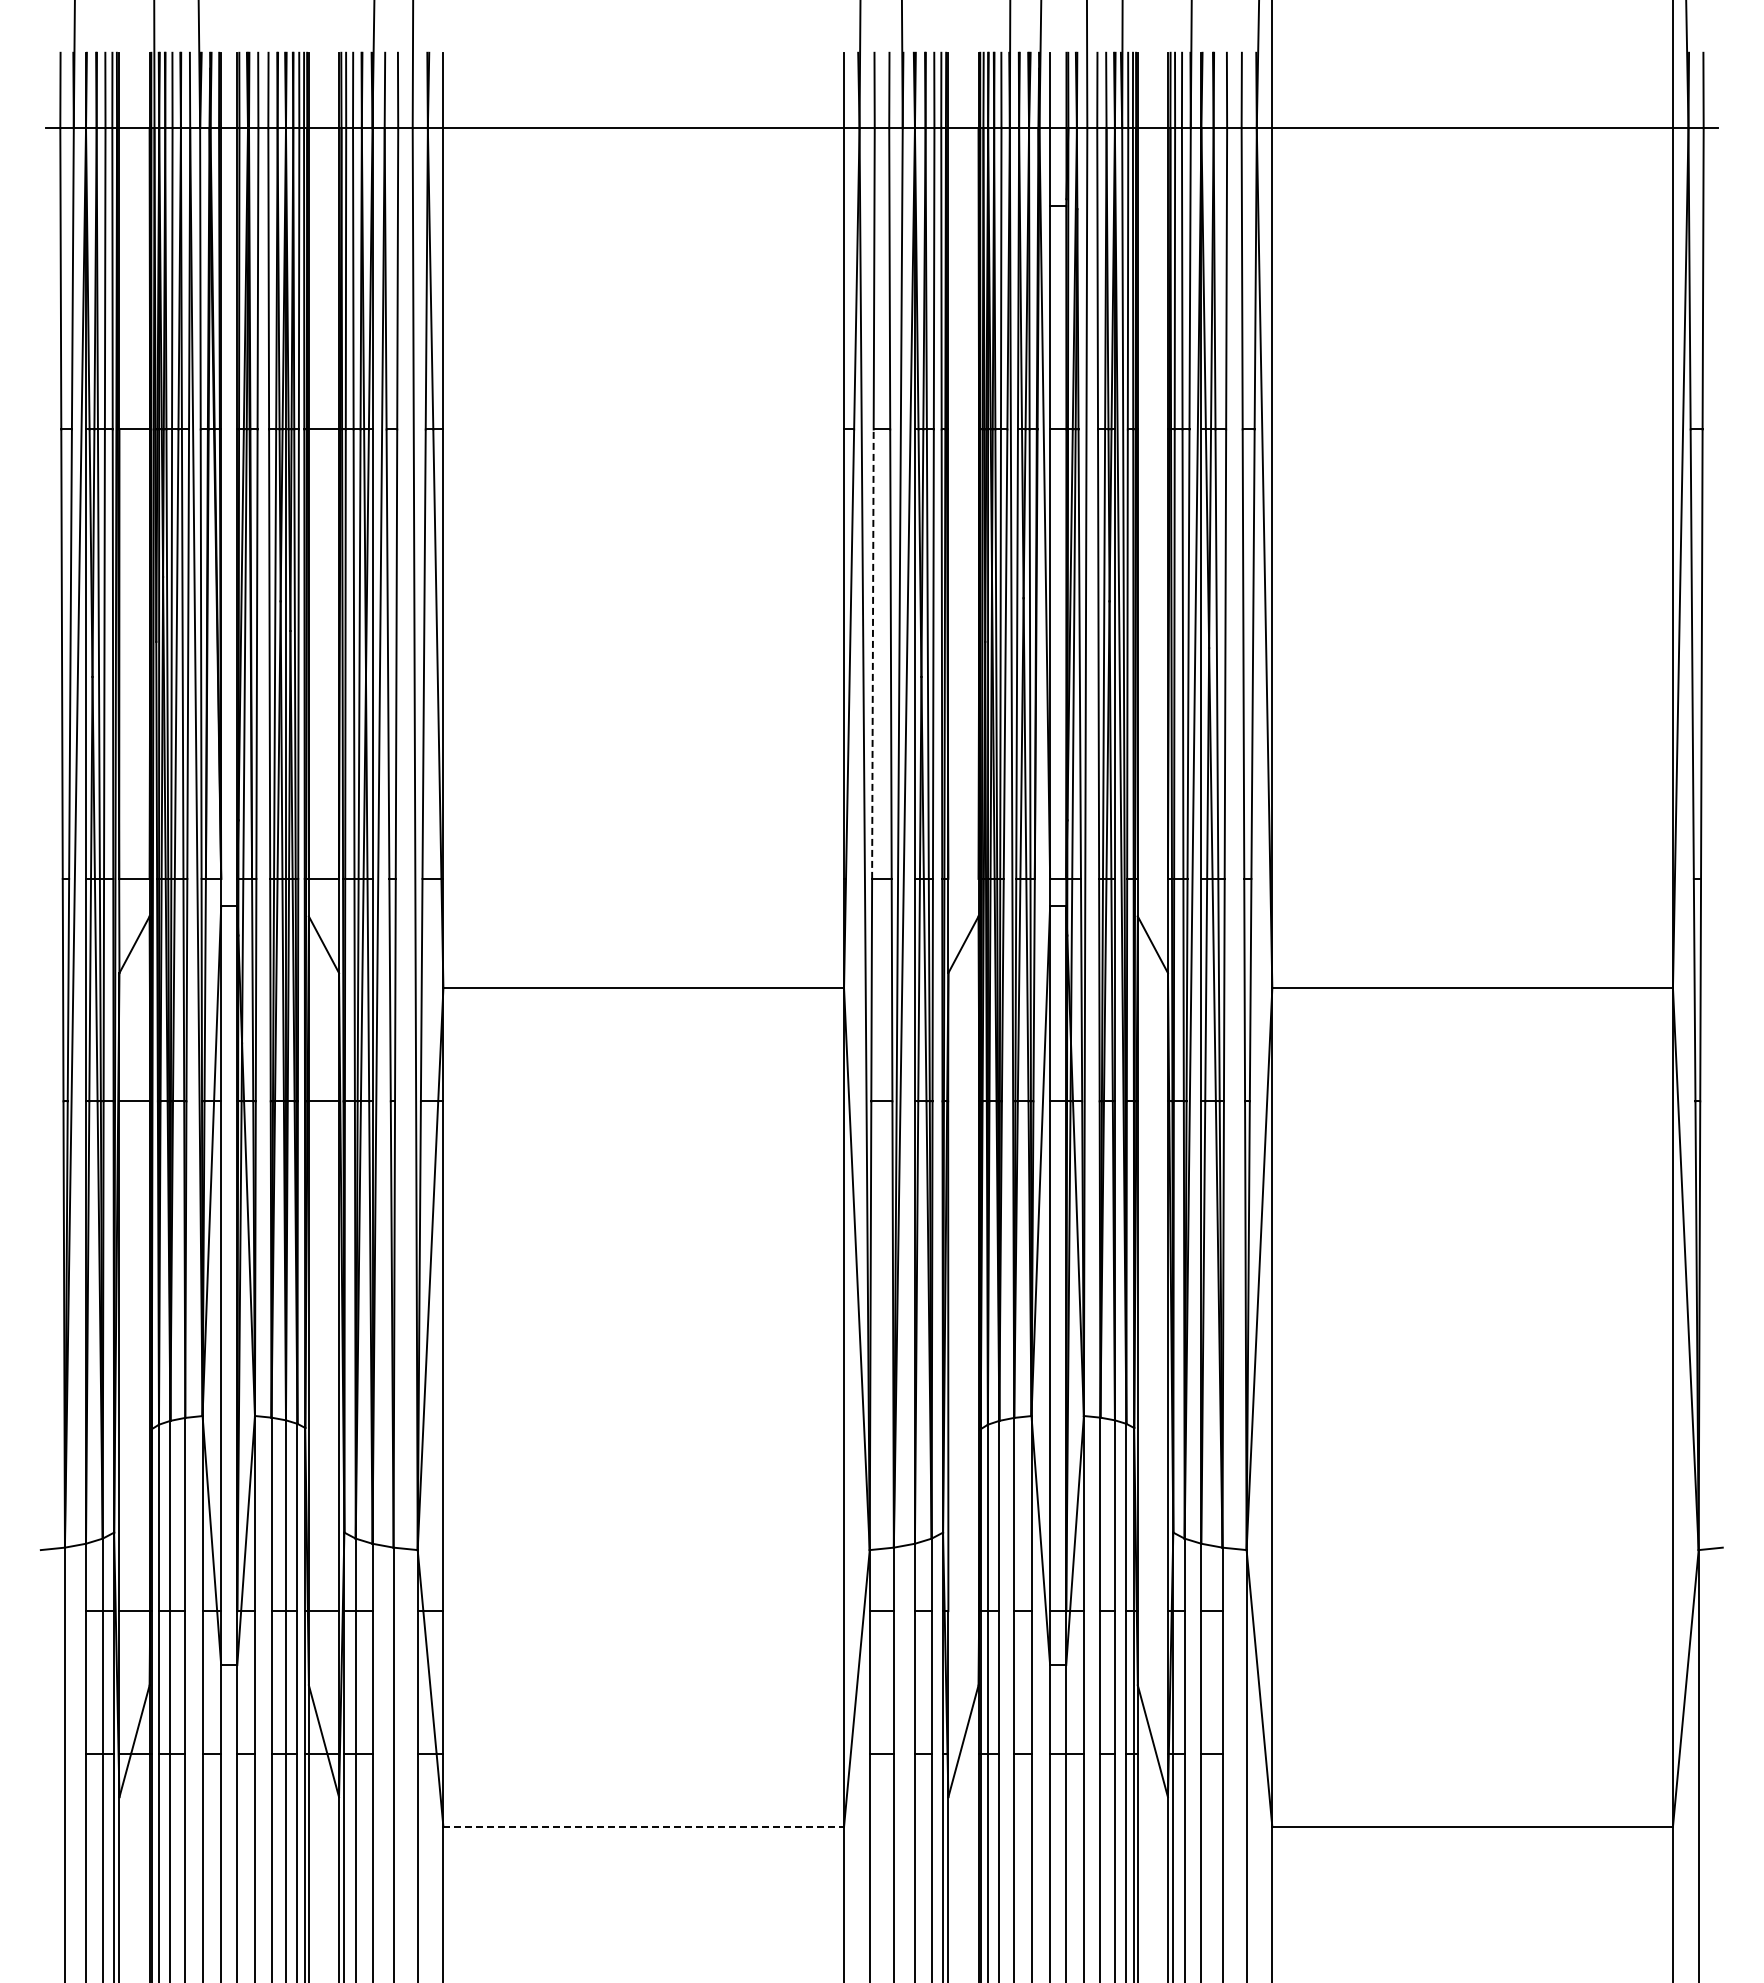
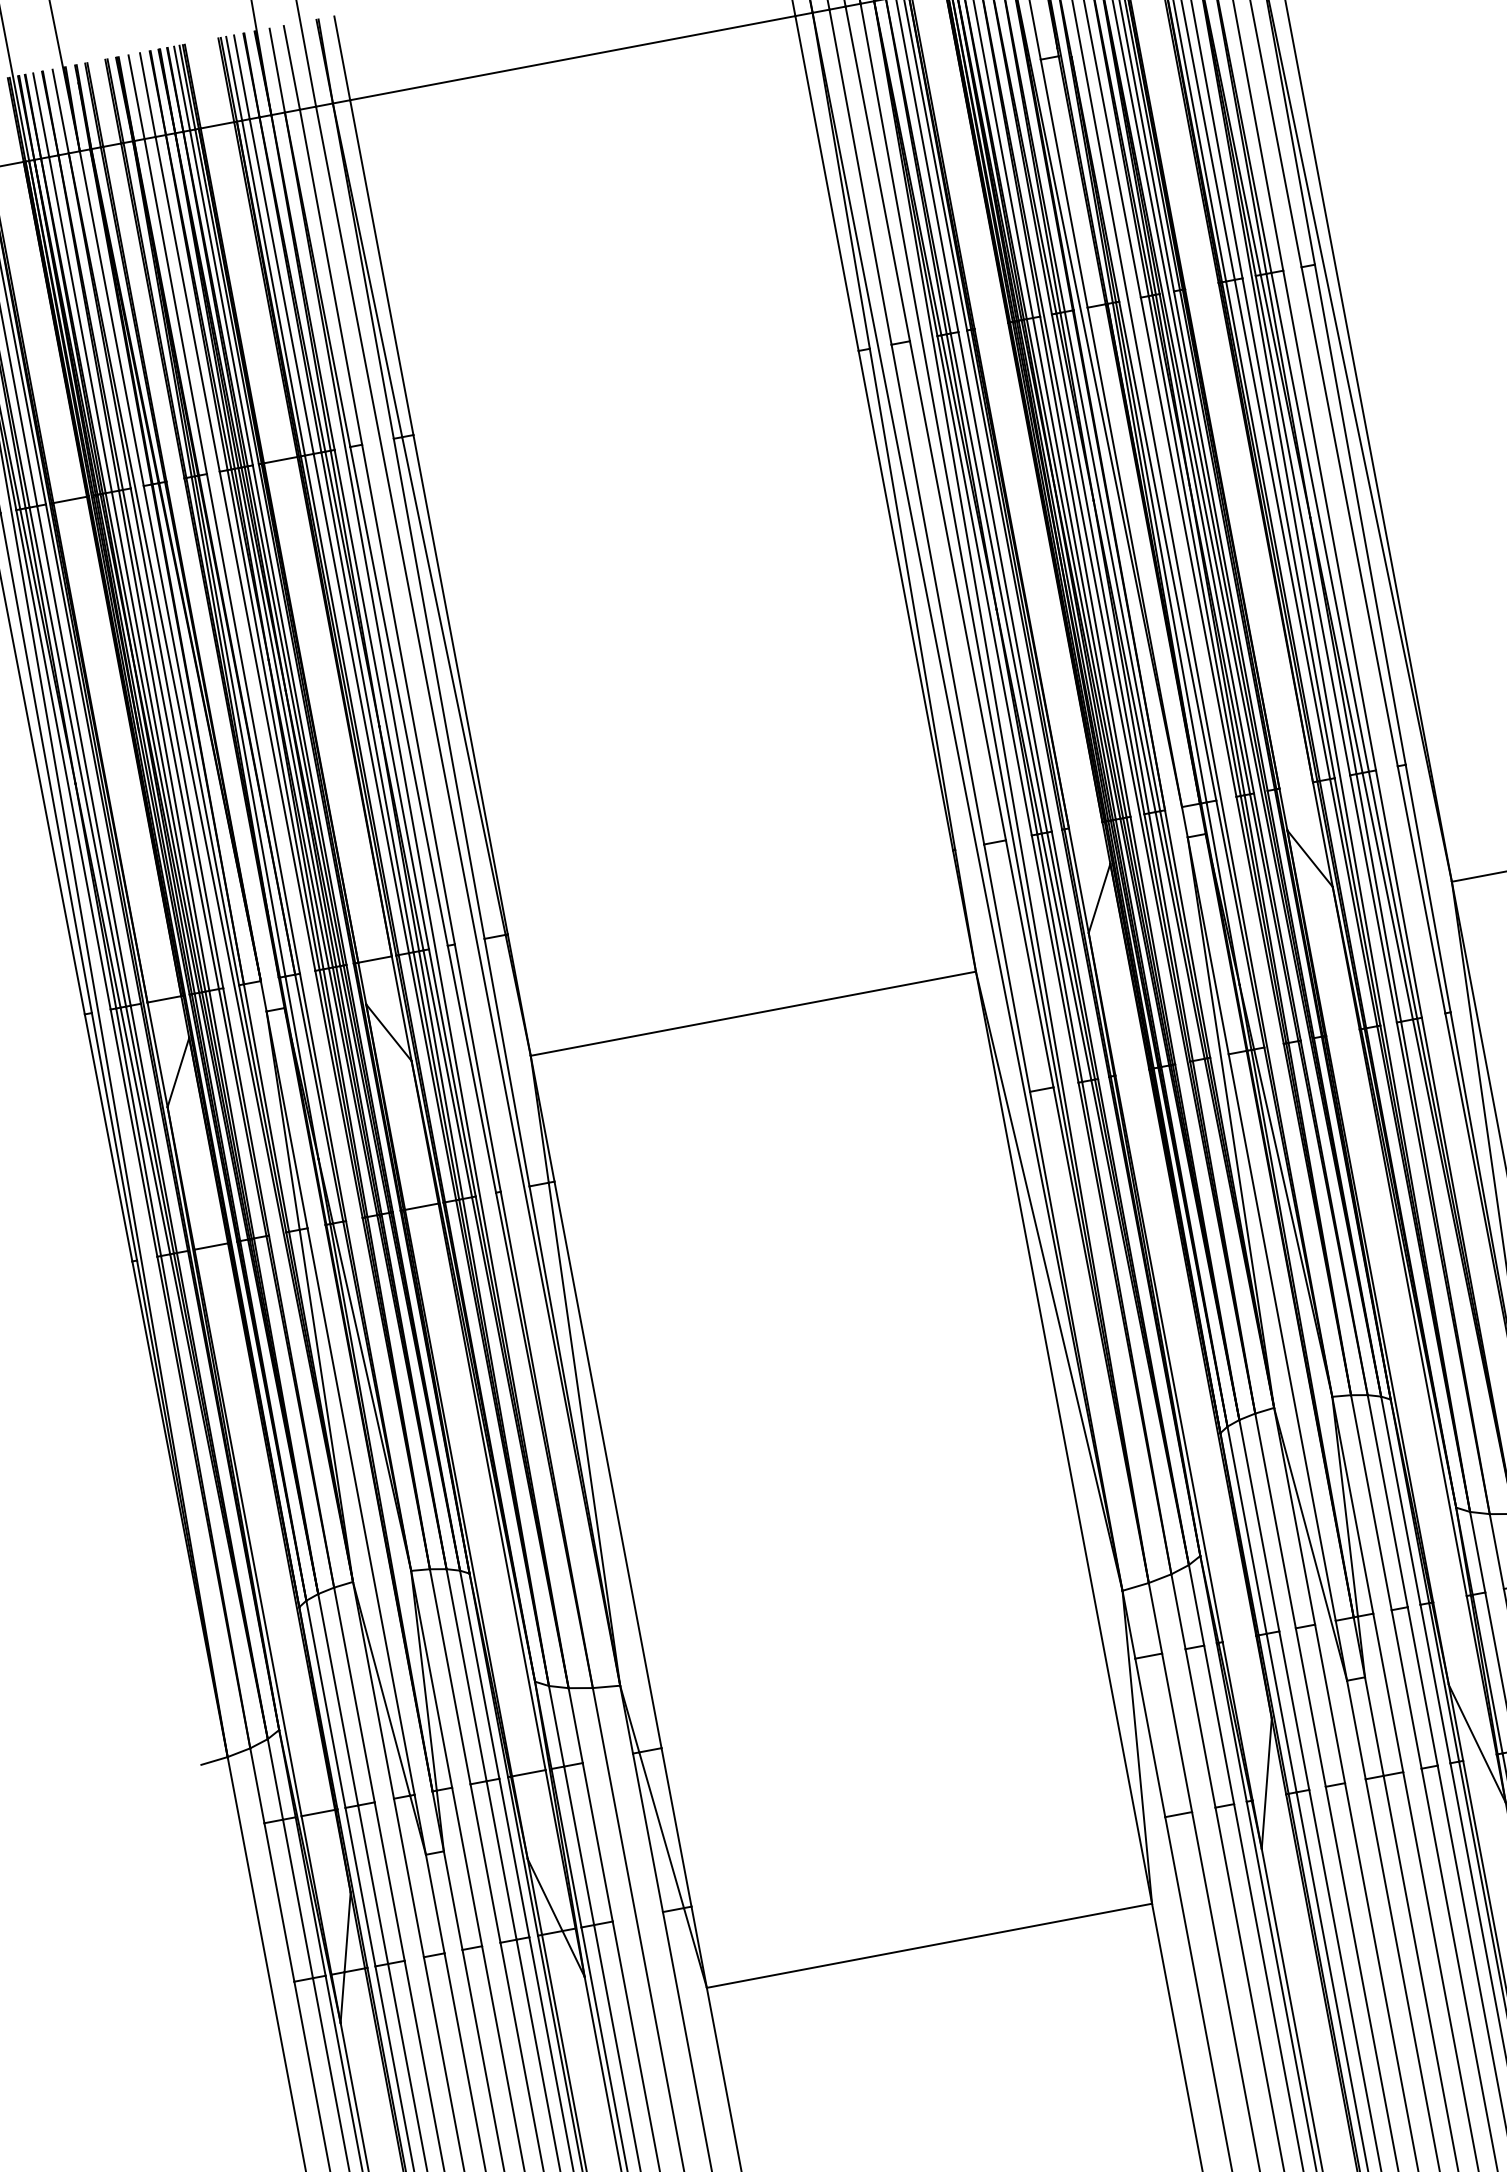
line: (872, 654) -> (937, 595), dashed -> solid
line: (644, 1826) -> (930, 1945), dashed -> solid

